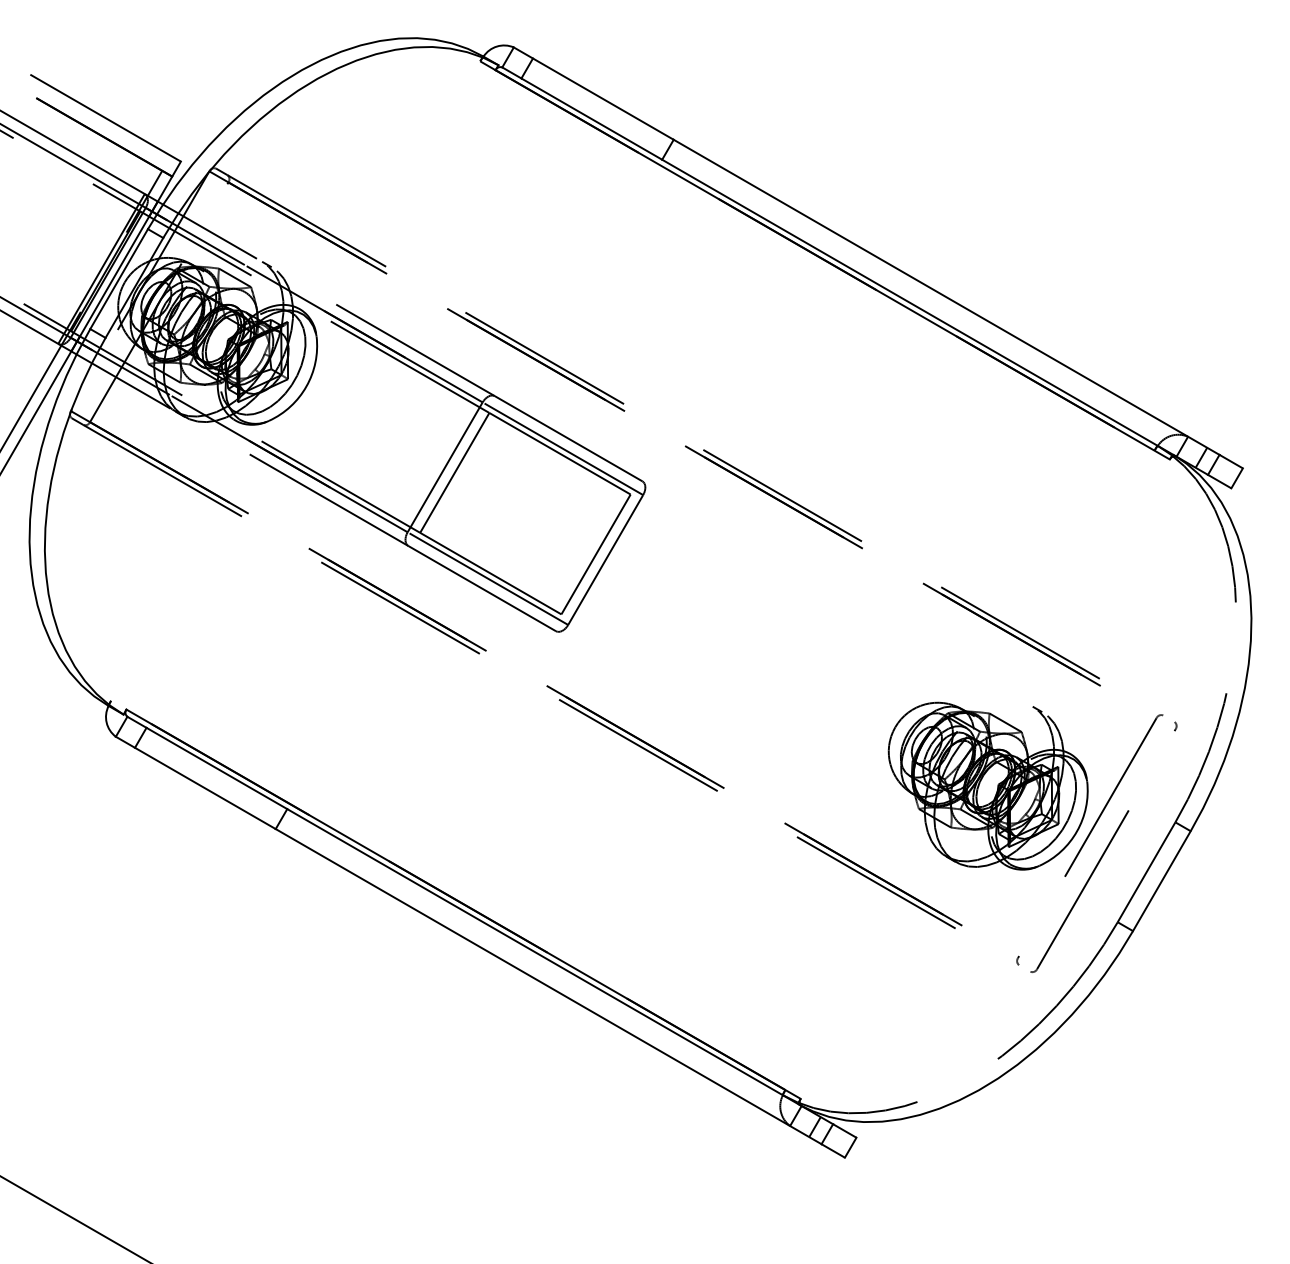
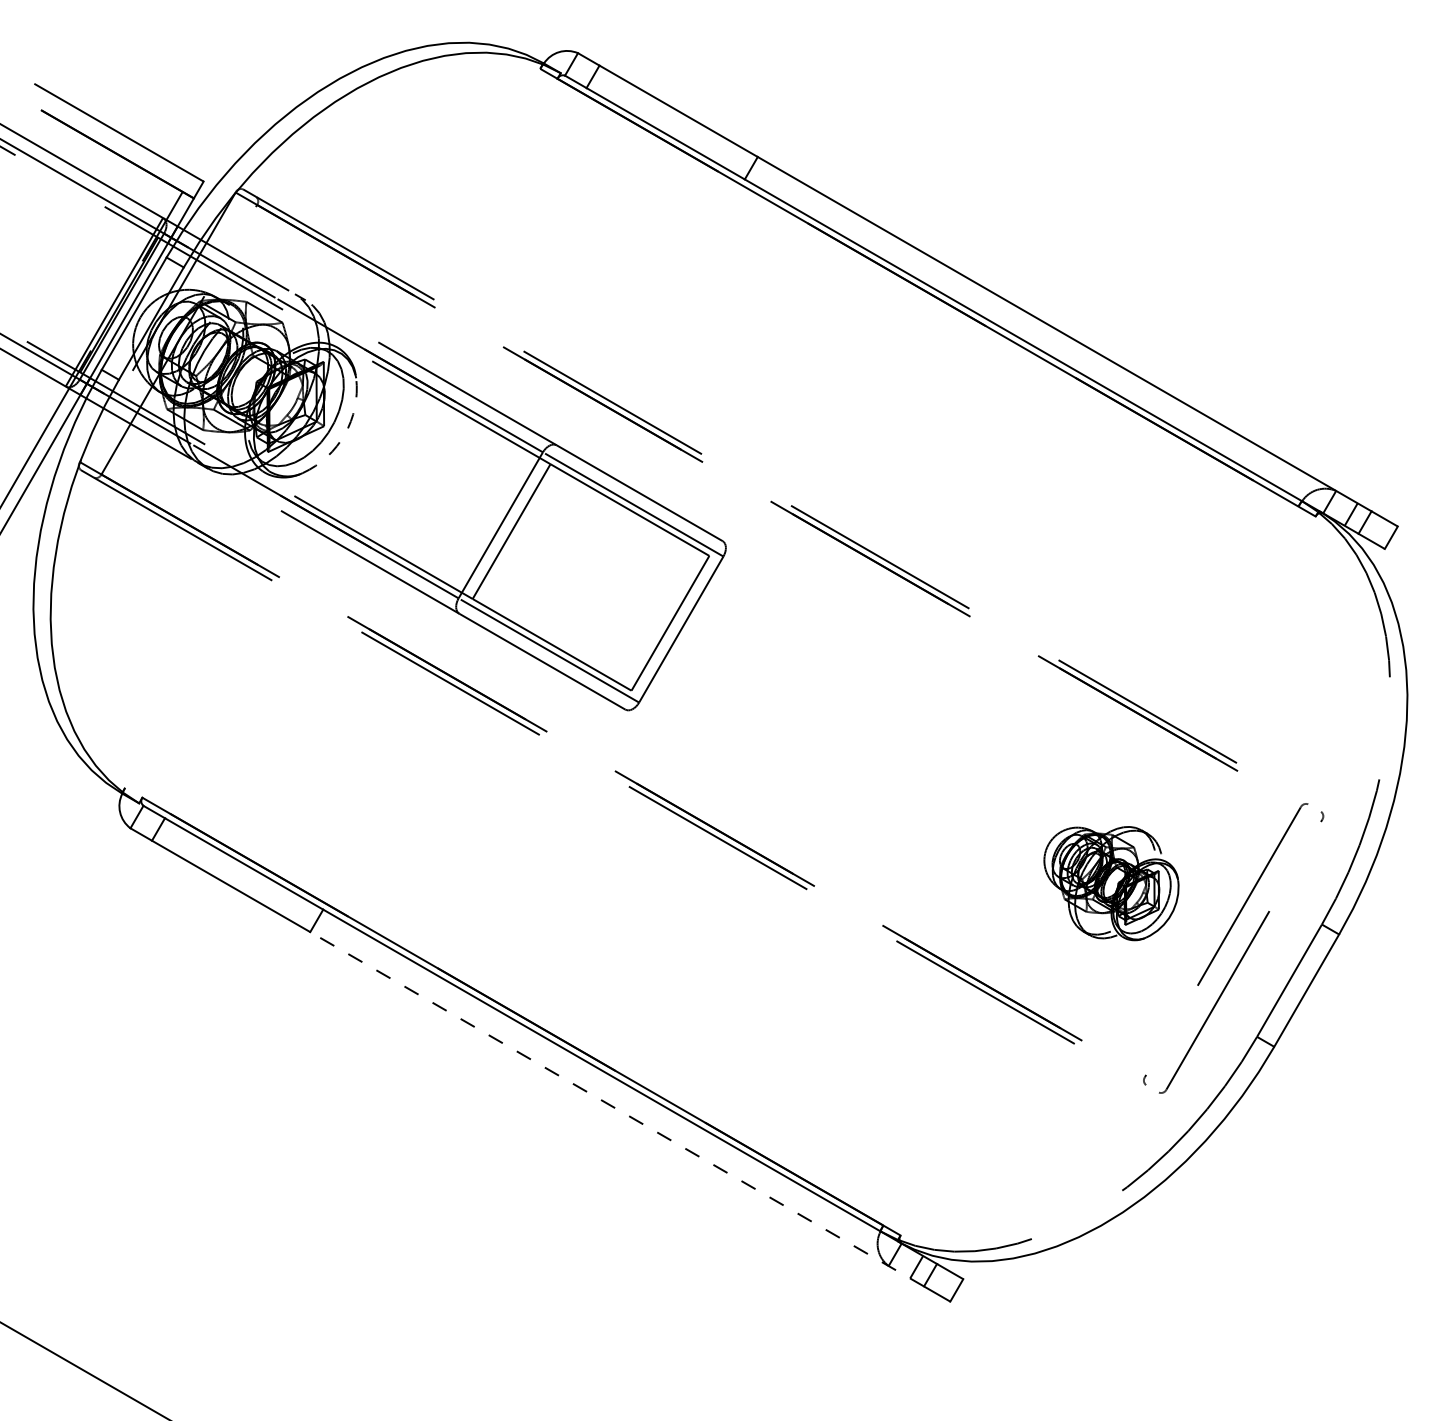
arc: (306, 386) -> (344, 434), solid -> dashed
part: (988, 785) -> (1111, 883), size x0.6
line: (548, 986) -> (616, 1109), solid -> dashed

